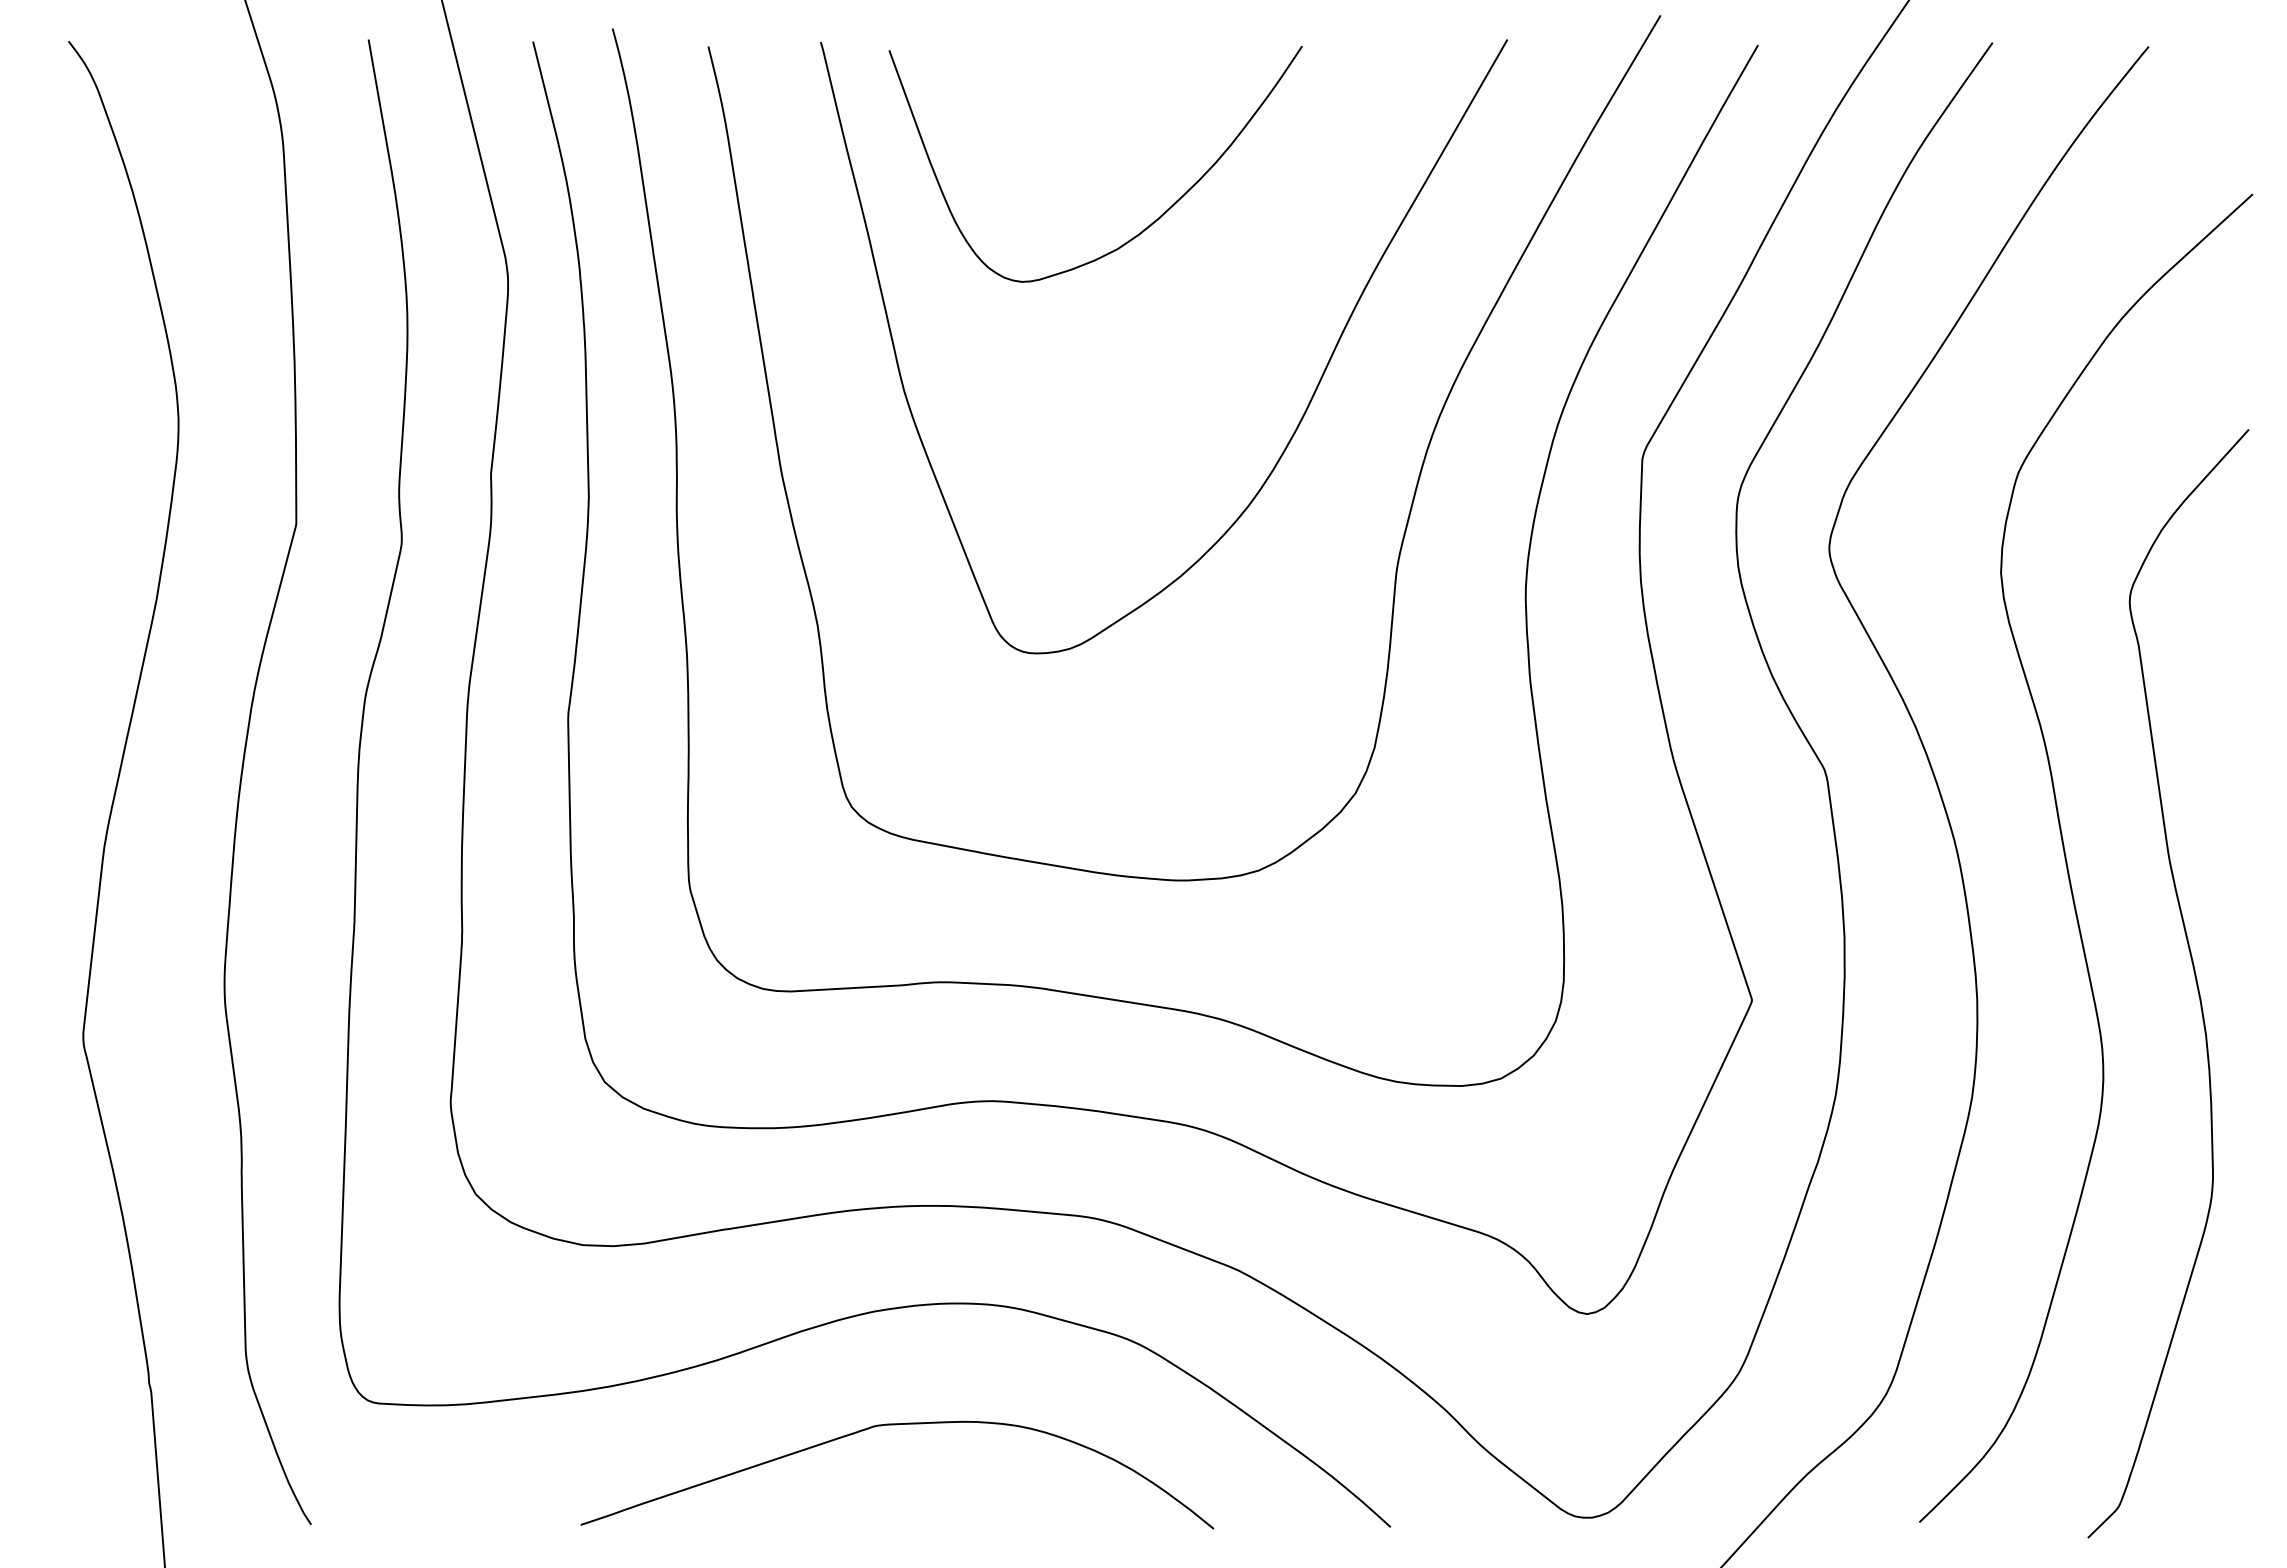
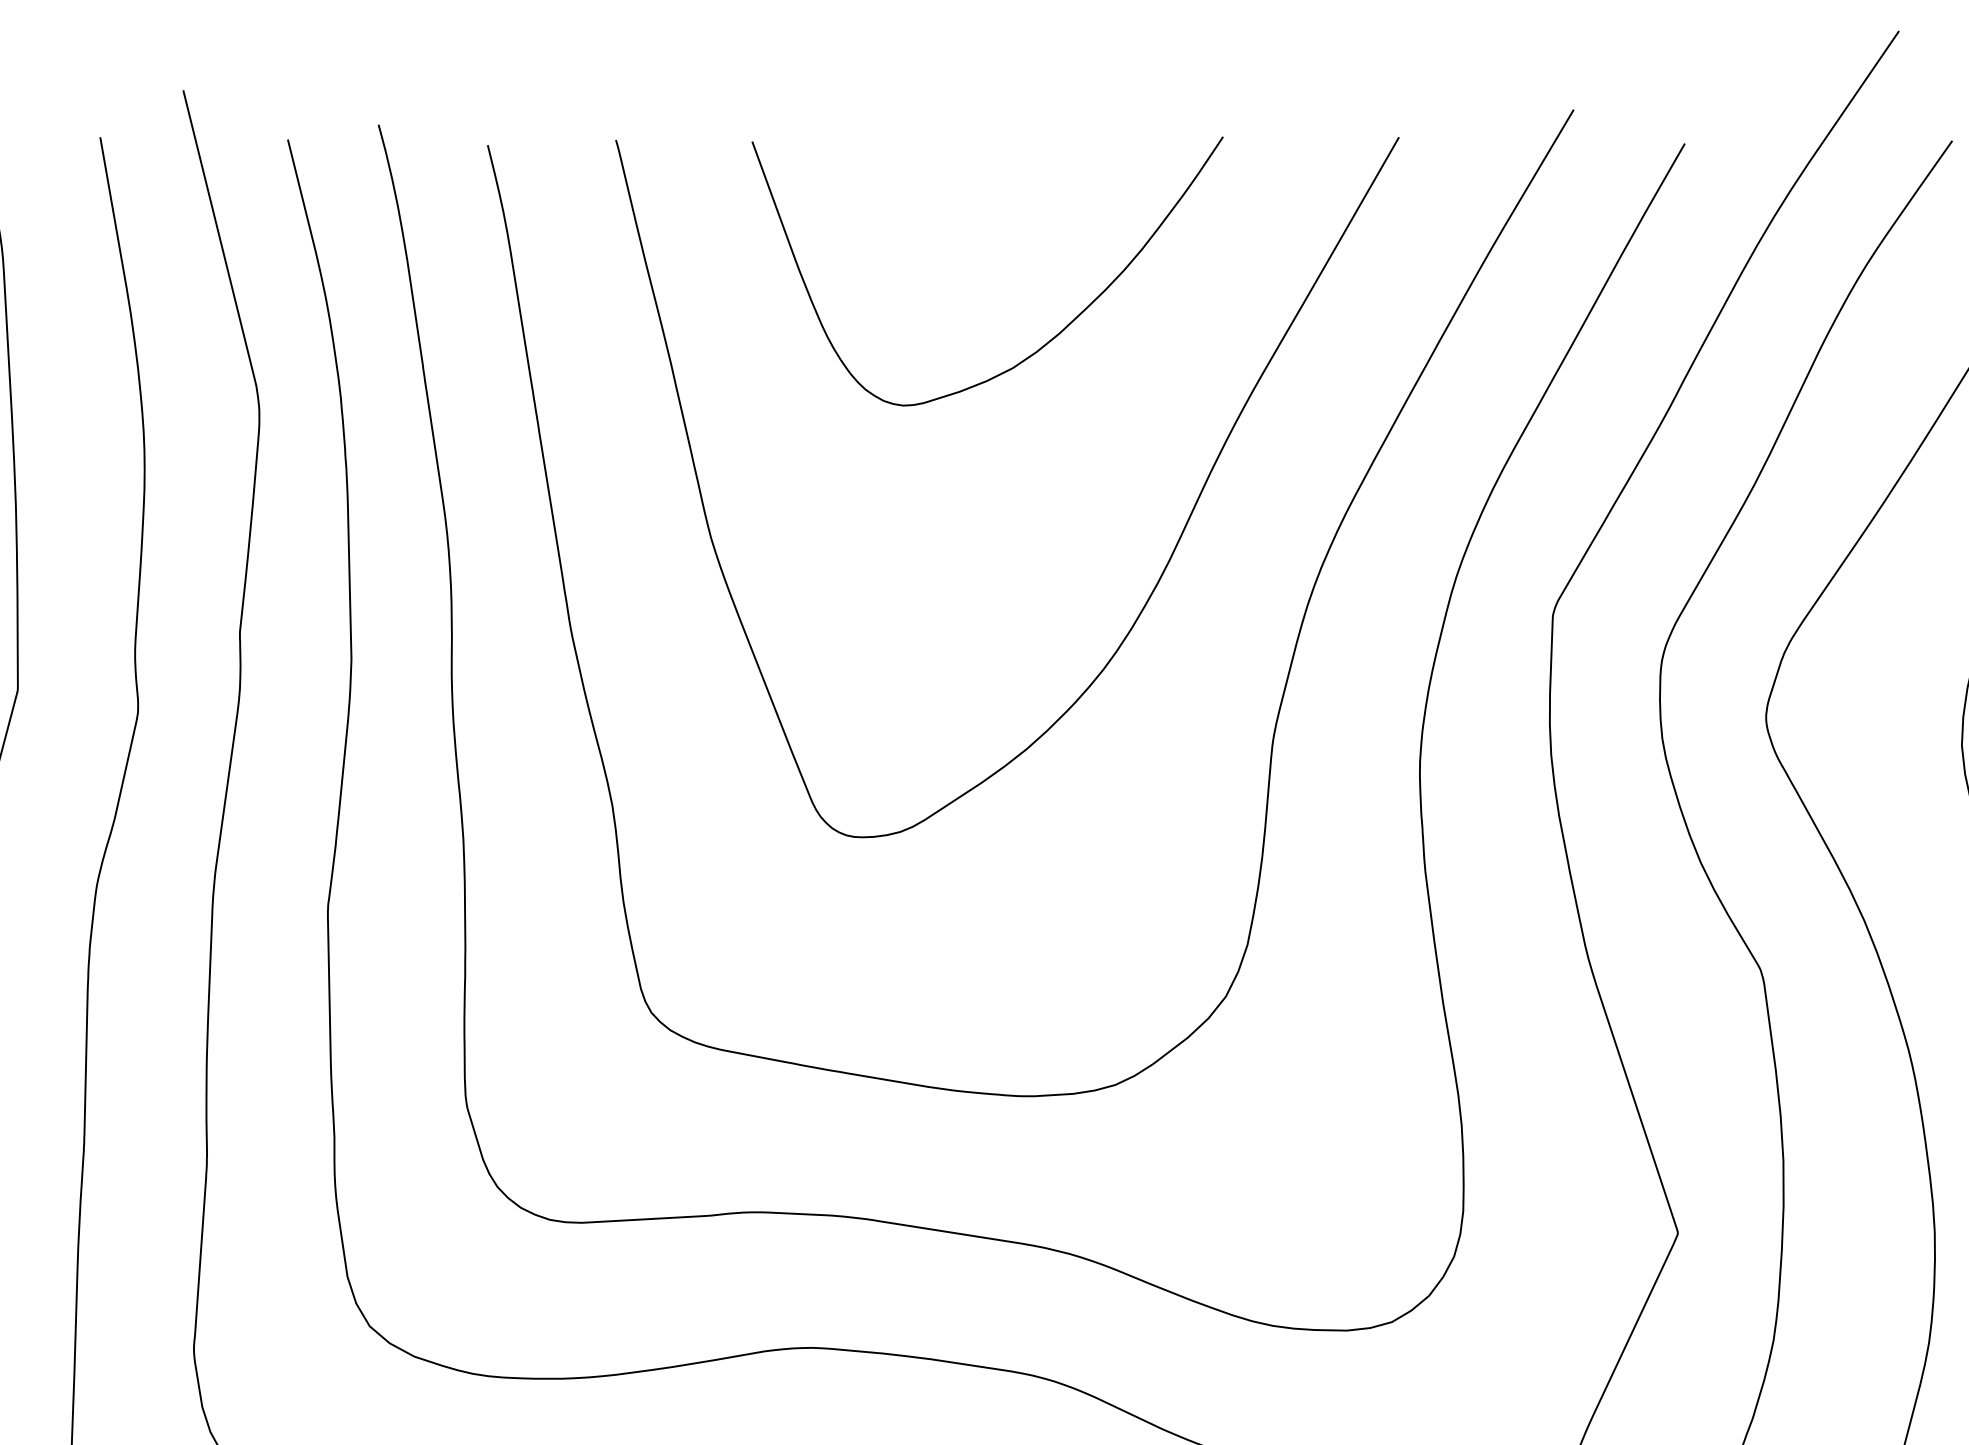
curve: (1149, 224) -> (1048, 340), moved

